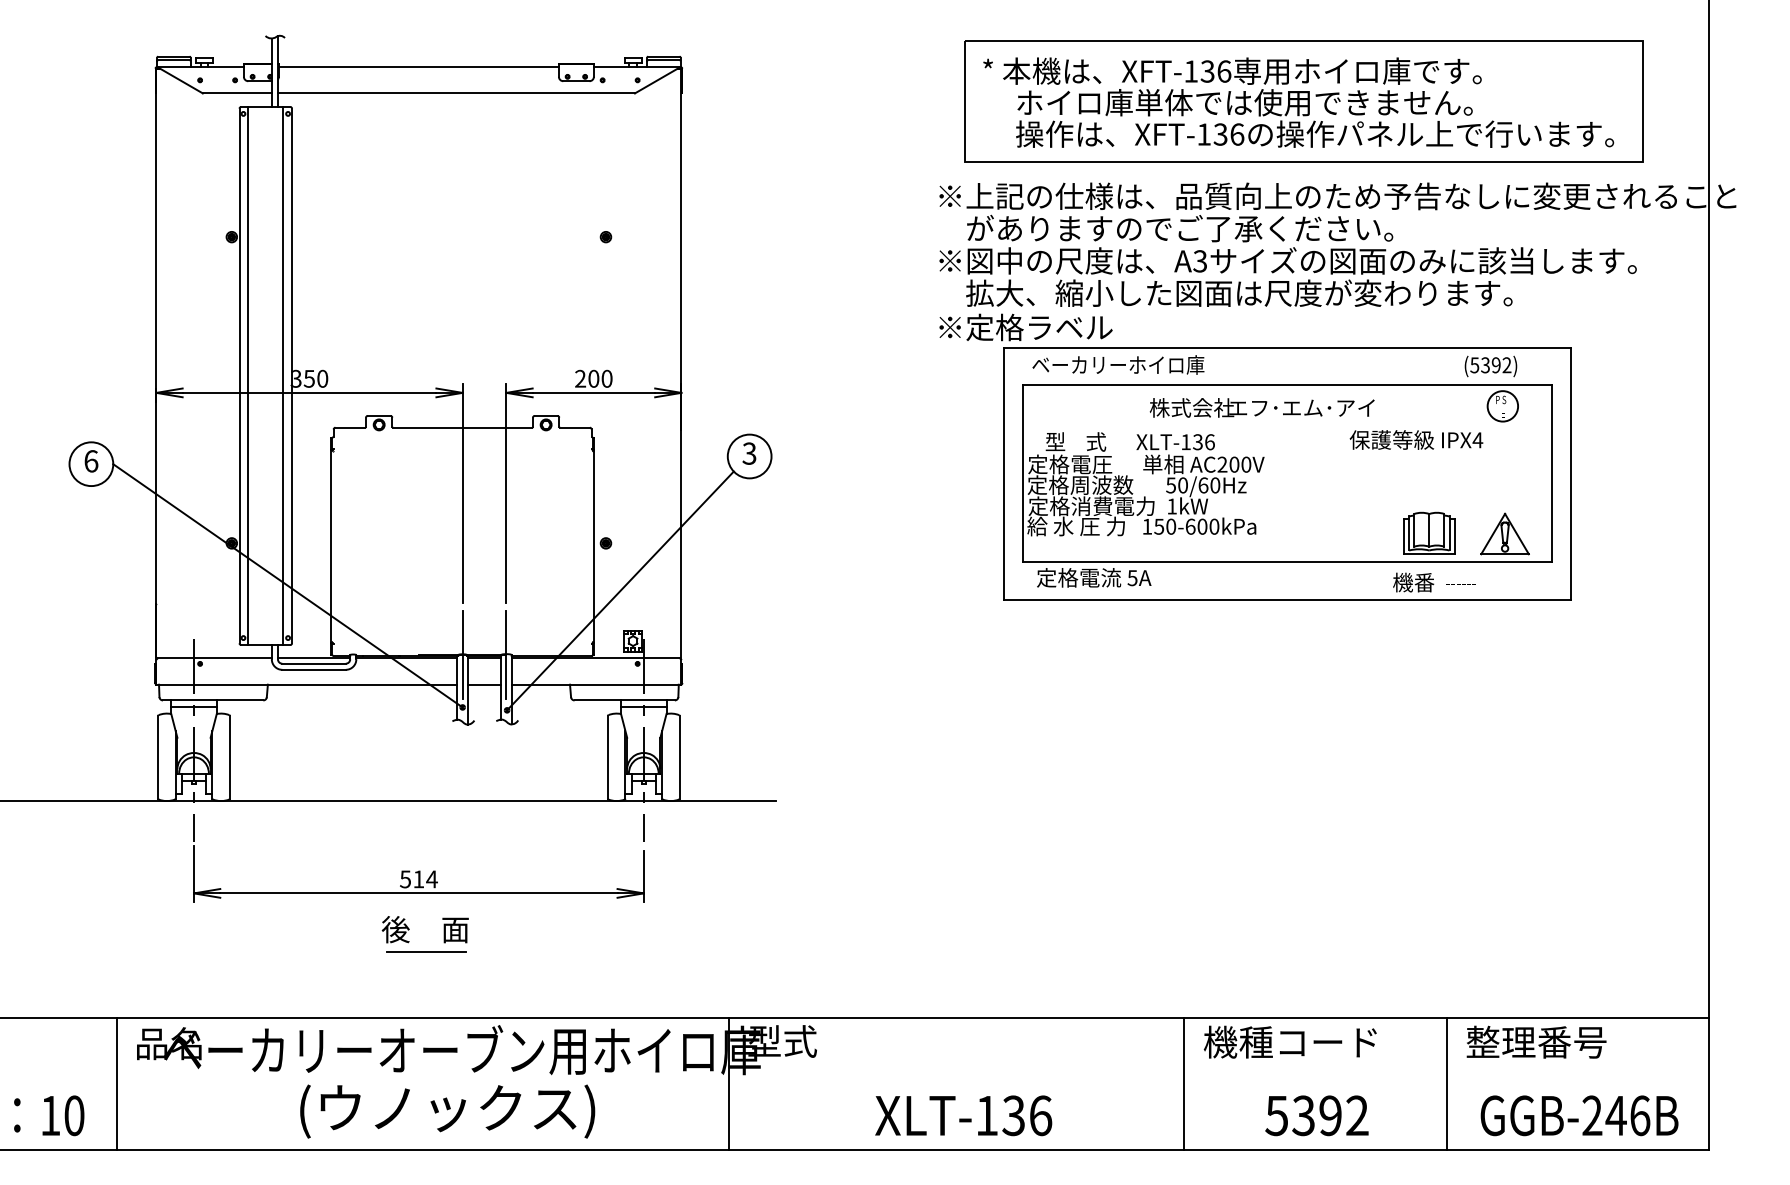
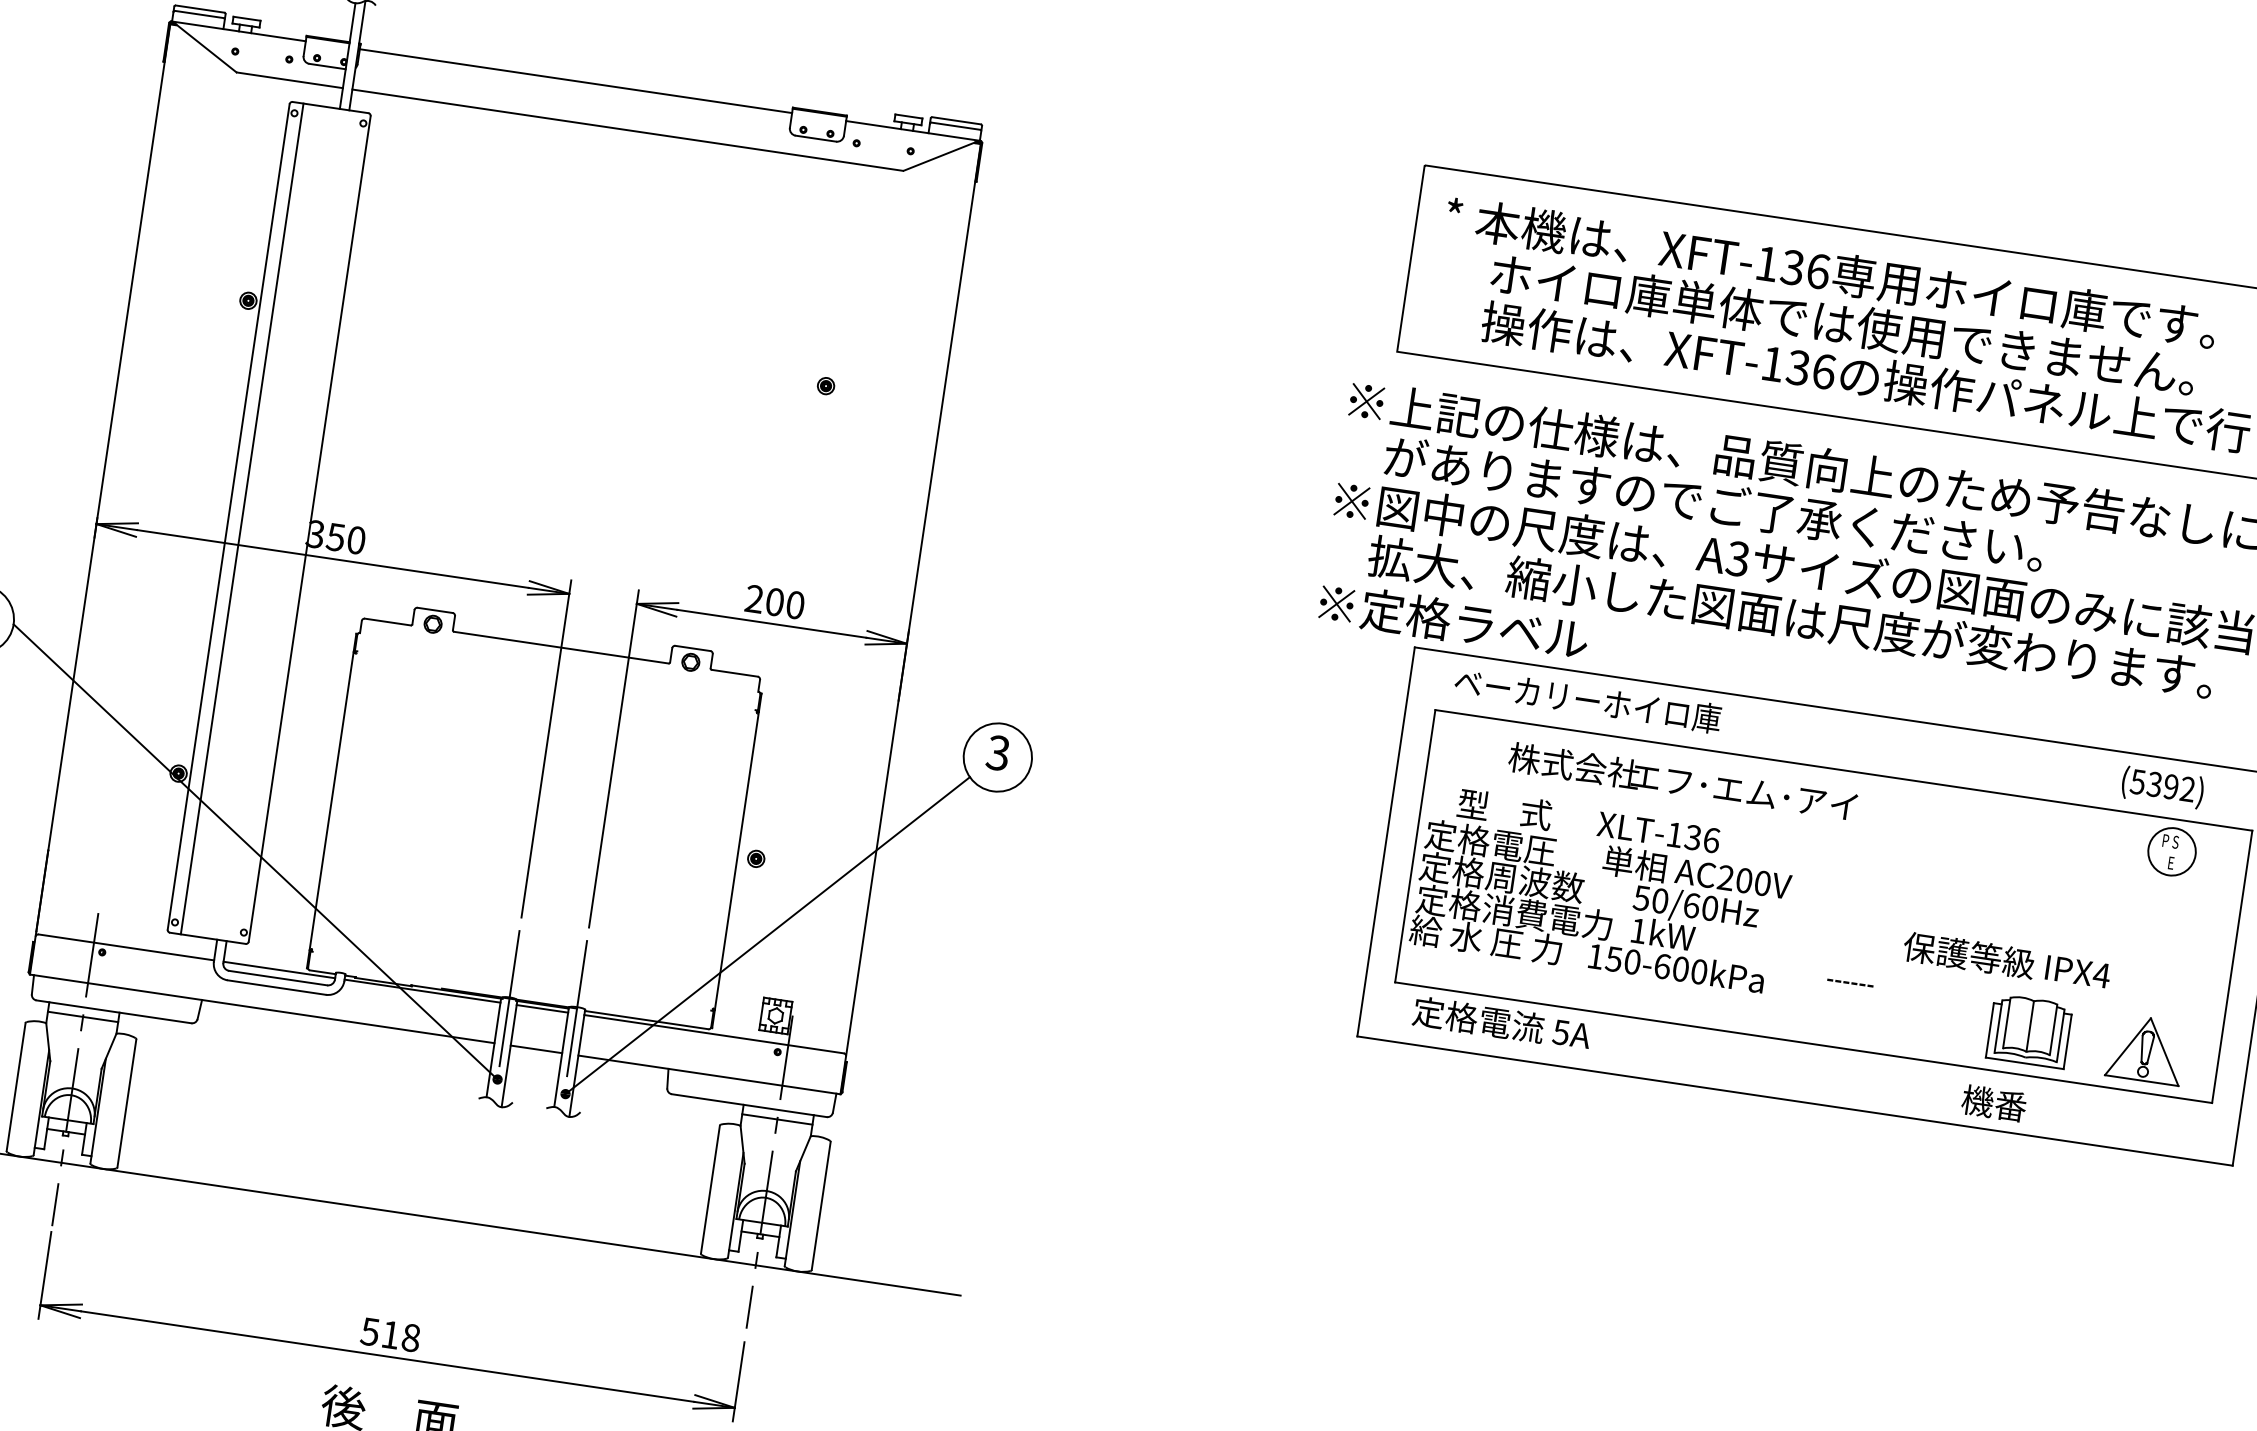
line: (283, 375) -> (296, 526), removed
text: (1261, 407) -> (1681, 781), moved
text: (1416, 439) -> (2007, 960), moved
text: (1460, 584) -> (1849, 982), moved
text: (431, 879) -> (410, 1338), 514 -> 518

